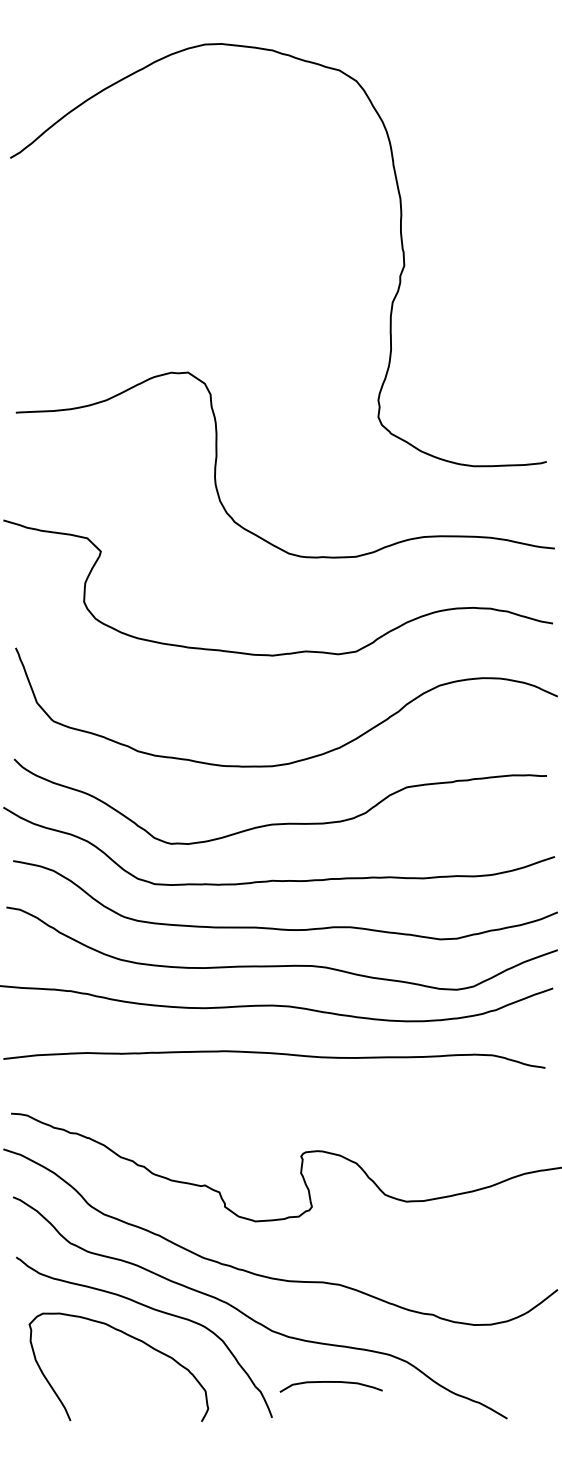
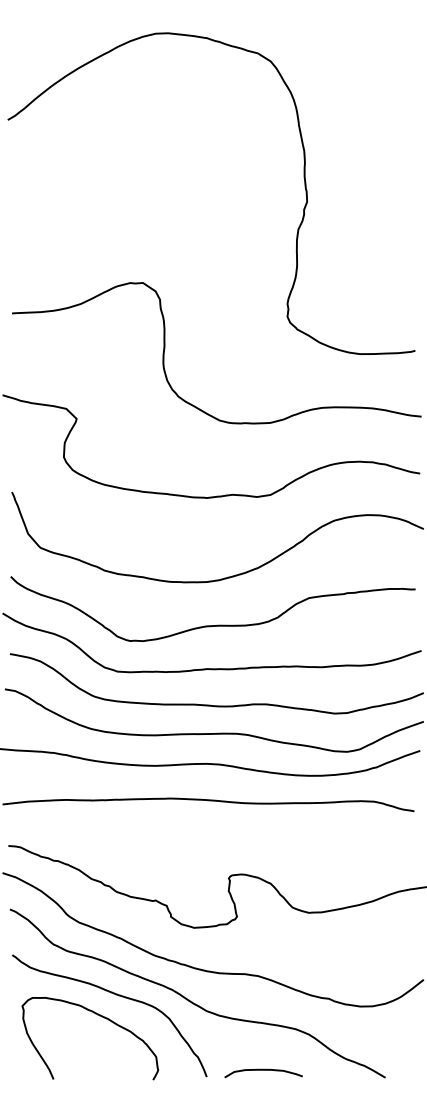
curve: (331, 1382) -> (263, 1070), moved

